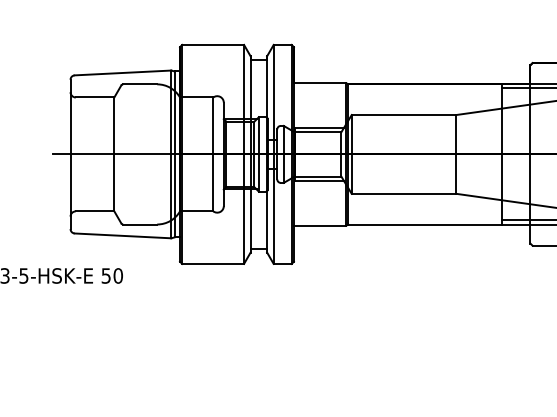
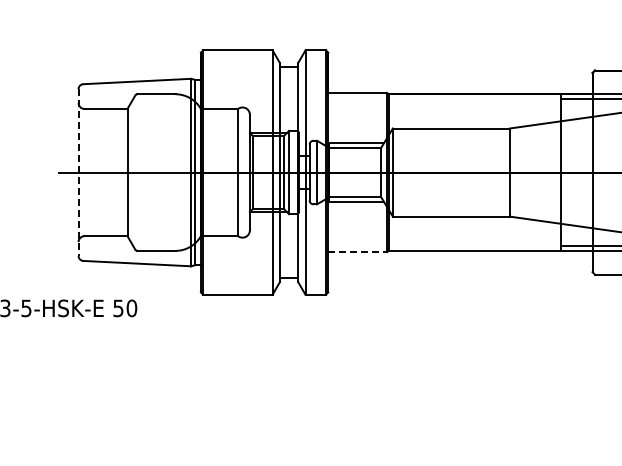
line: (70, 155) -> (78, 173), solid -> dashed
line: (320, 225) -> (358, 252), solid -> dashed

